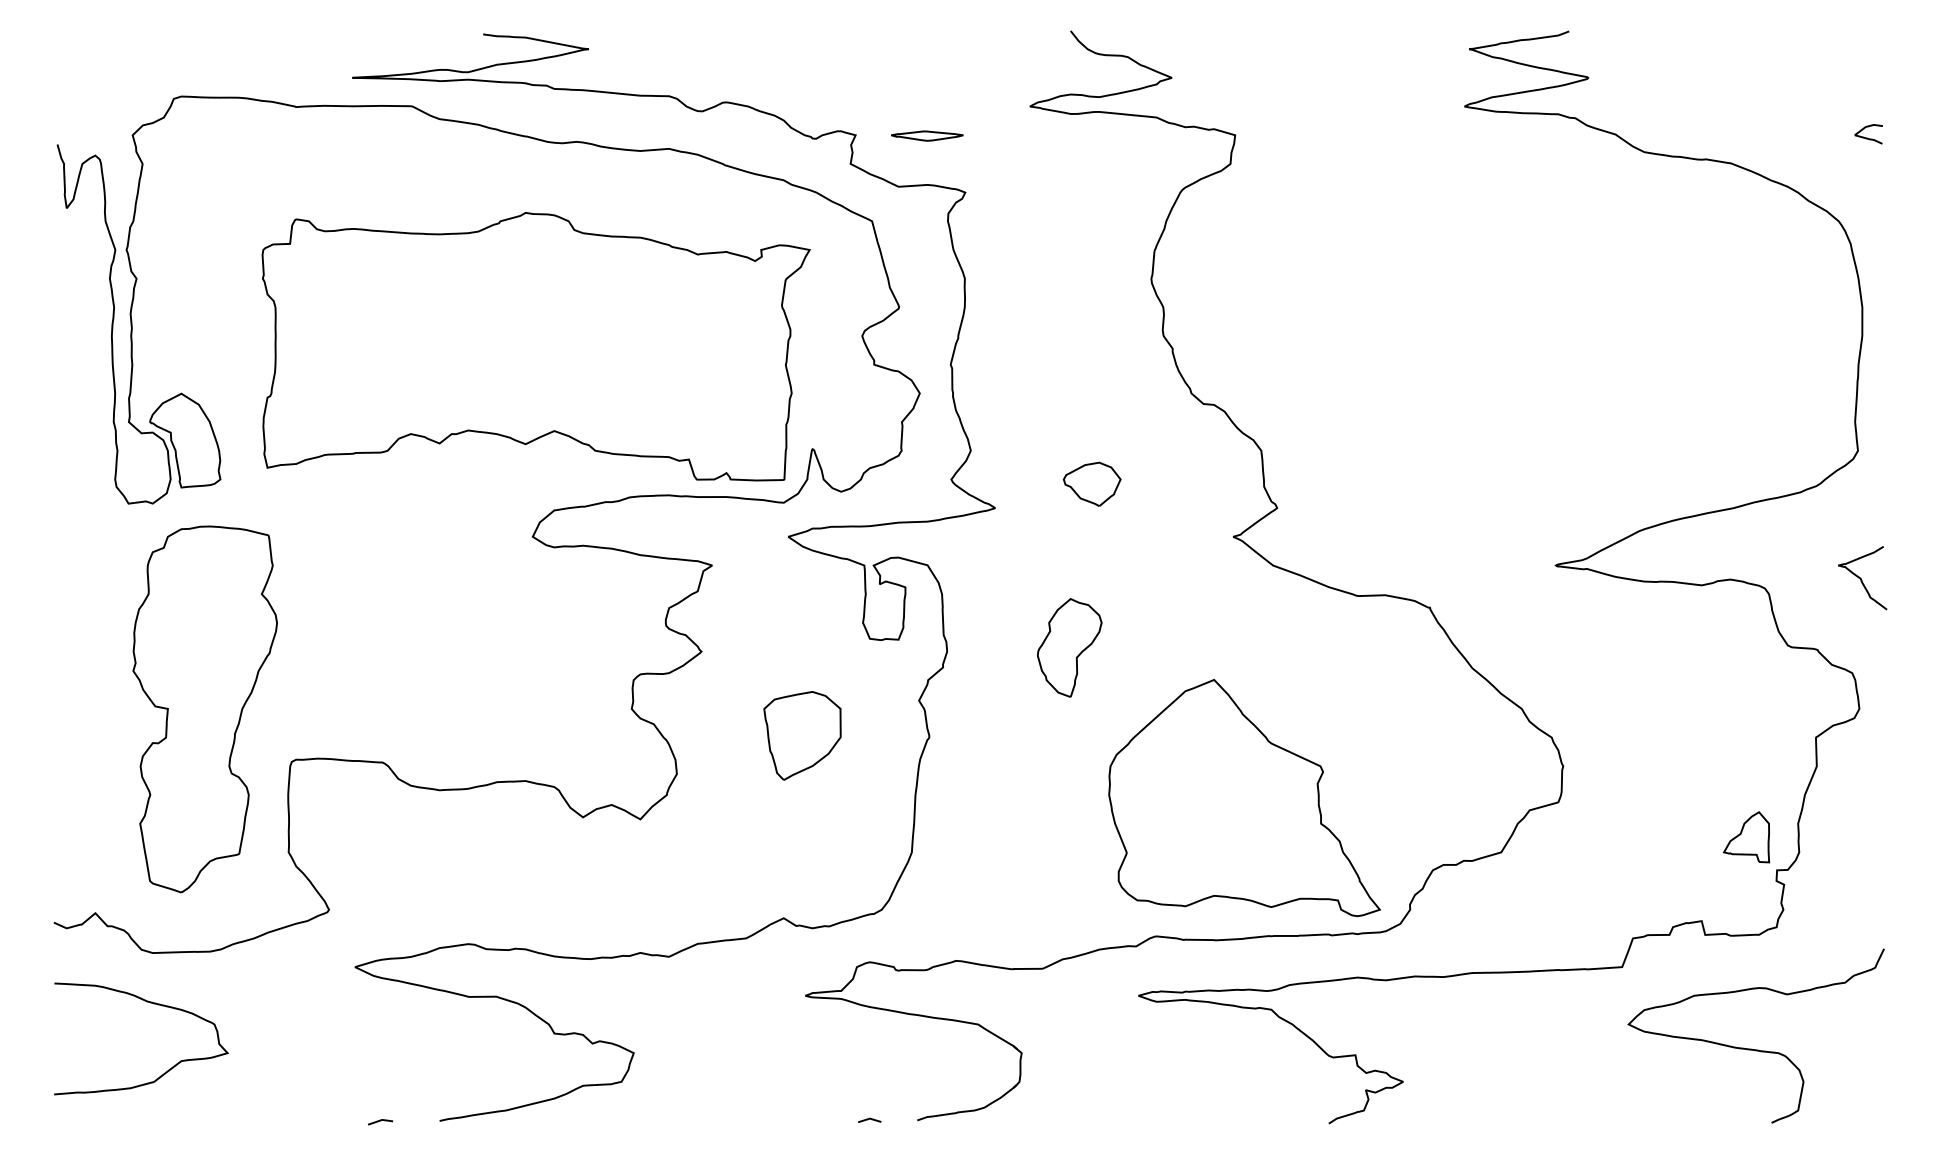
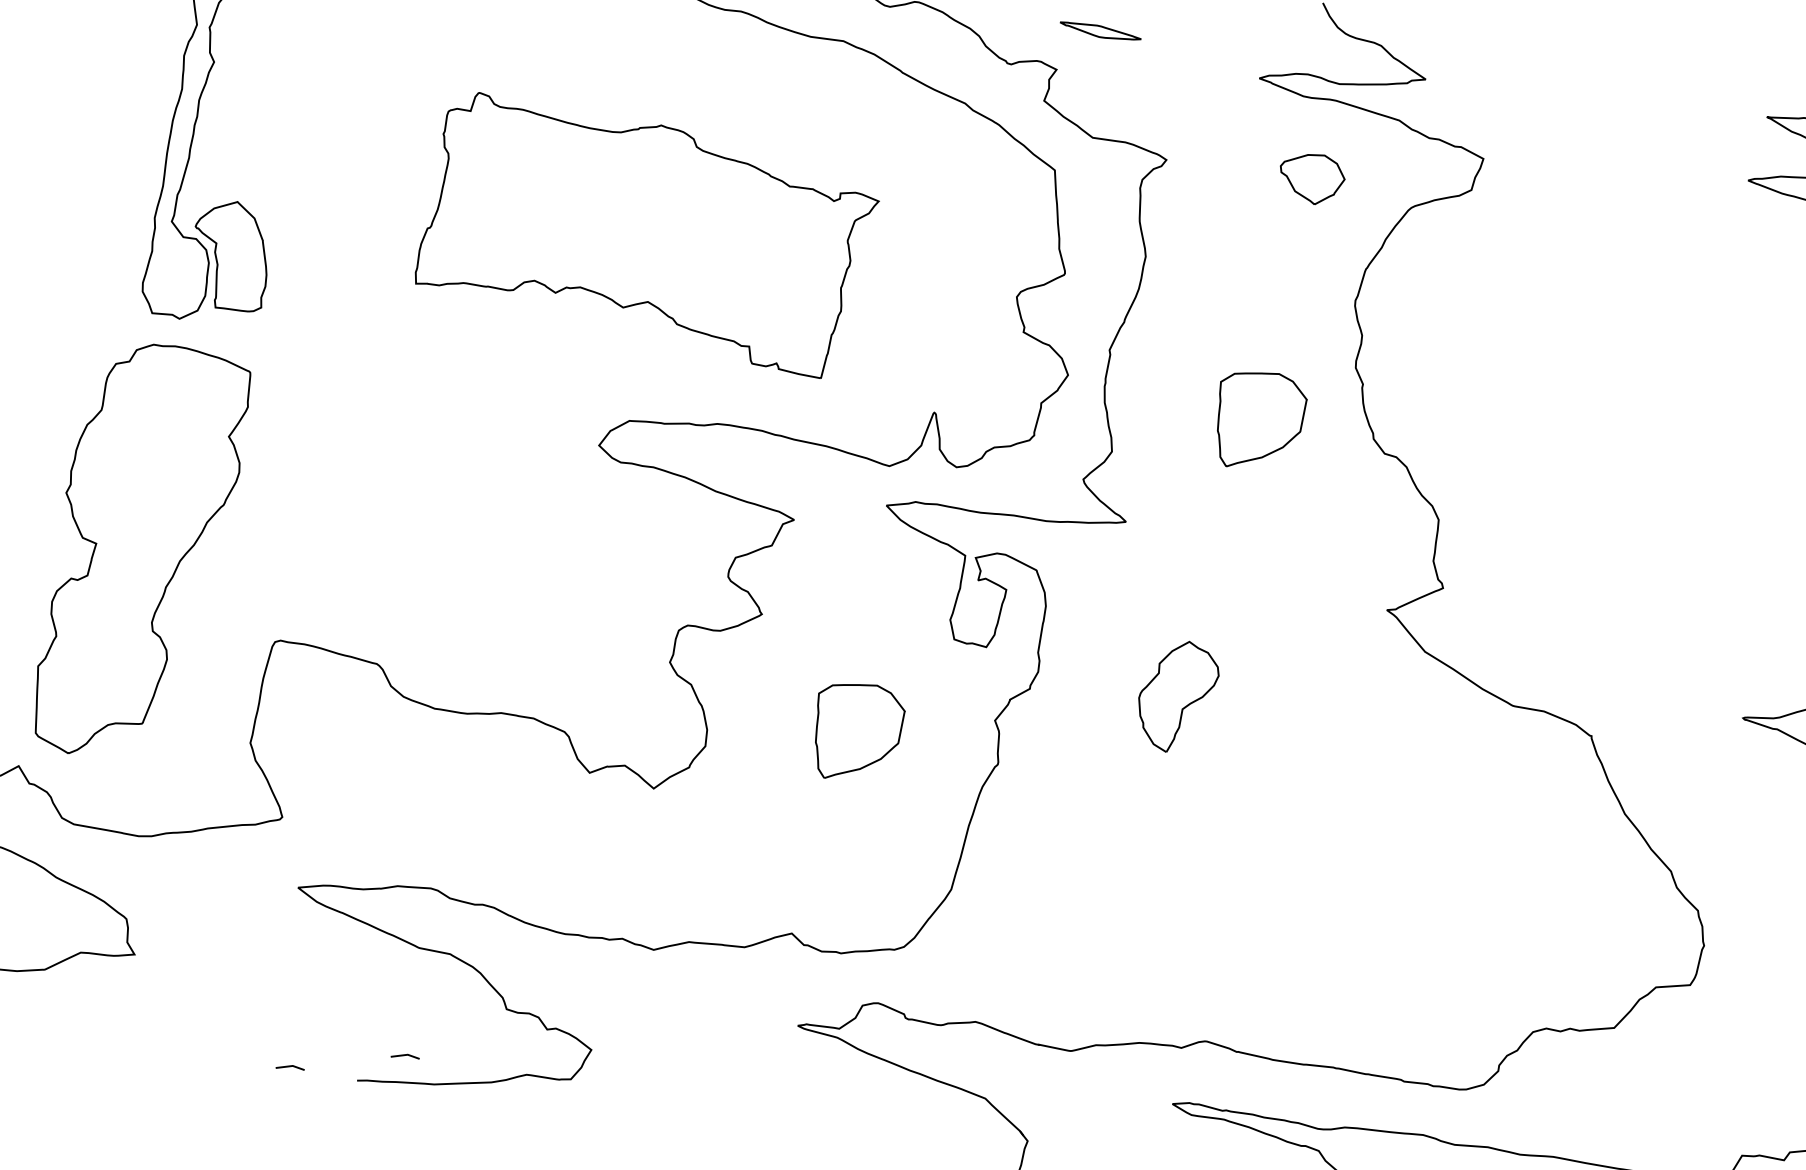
part: (927, 135) -> (1100, 31), moved
part: (535, 346) -> (646, 232), size x0.7
part: (1089, 398) -> (1257, 420), added
part: (1092, 483) -> (1312, 177), moved
part: (204, 709) -> (137, 552), moved
part: (1244, 798) -> (1338, 907), removed
line: (476, 1091) -> (405, 1056), added

